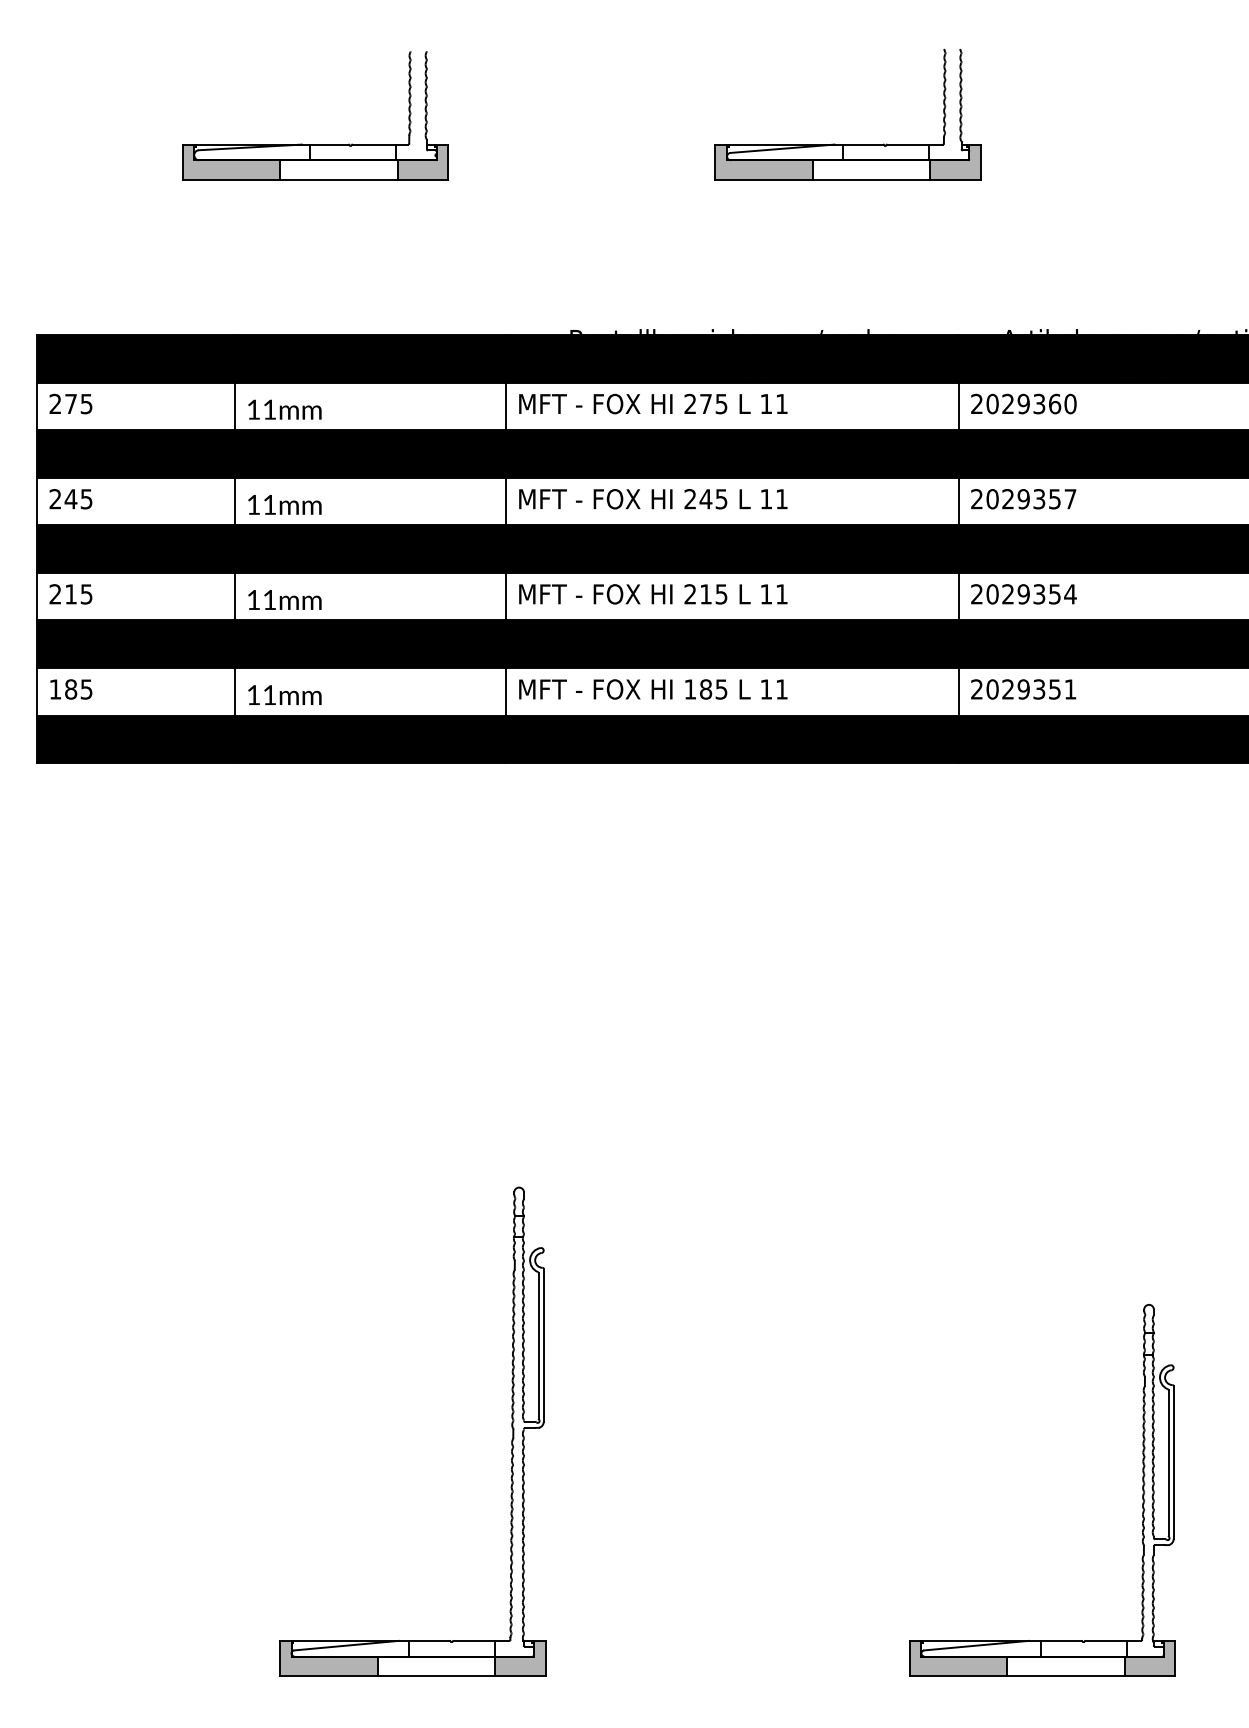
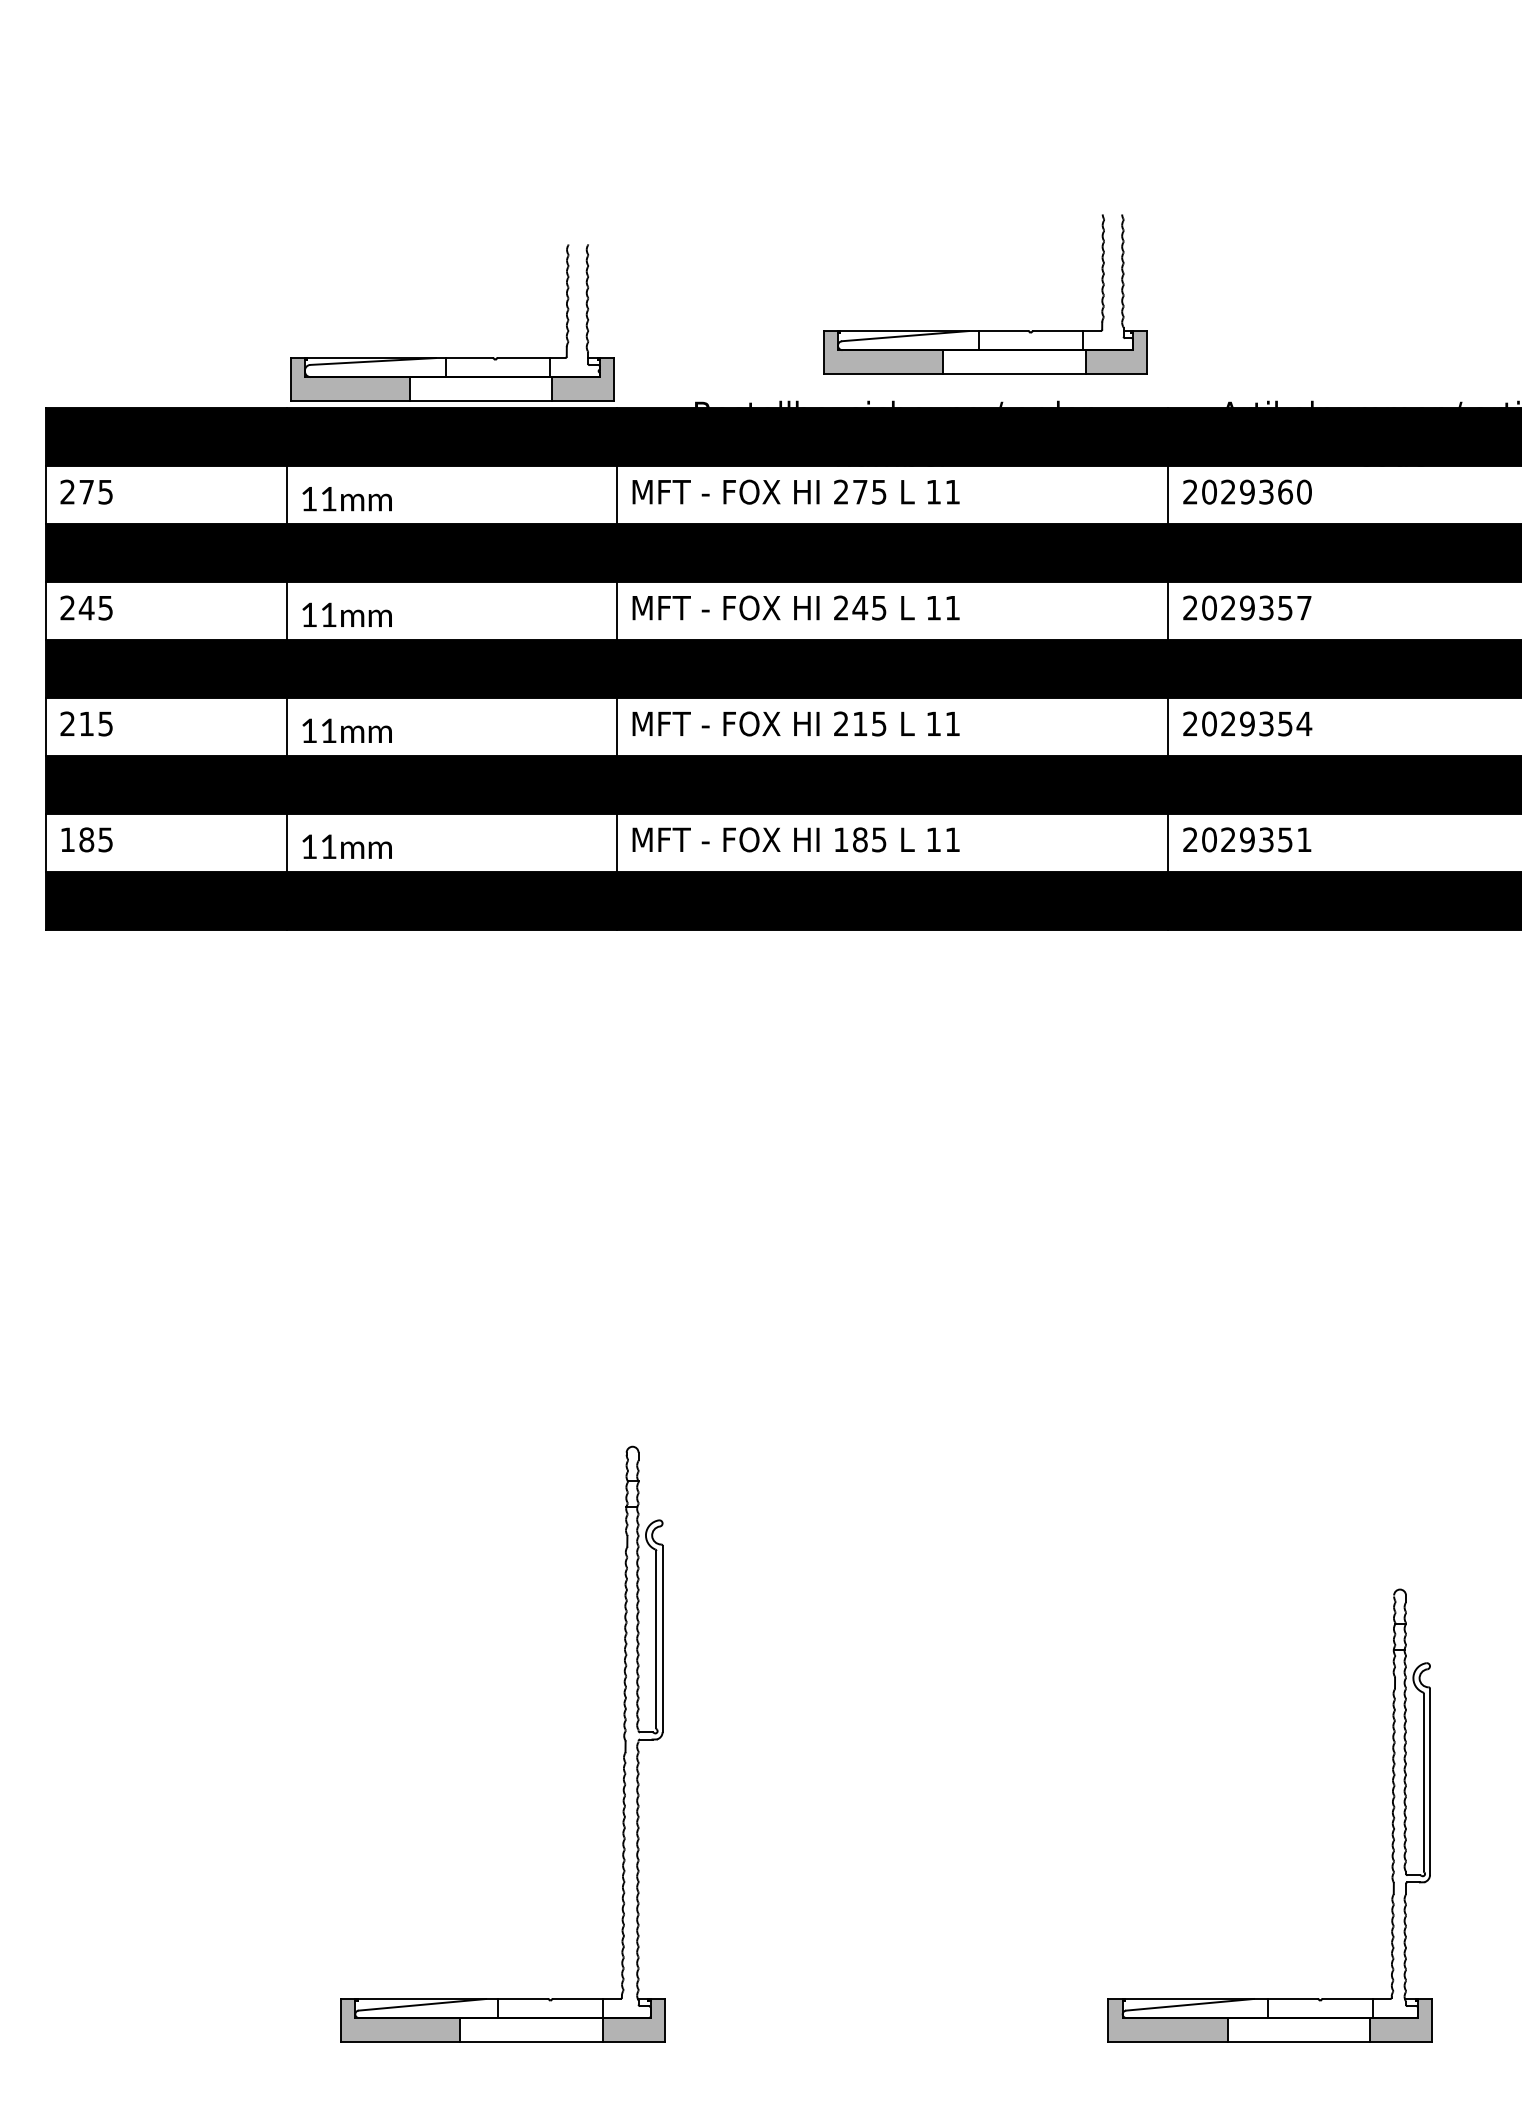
part: (315, 144) -> (452, 357), moved
part: (848, 144) -> (985, 330), moved

